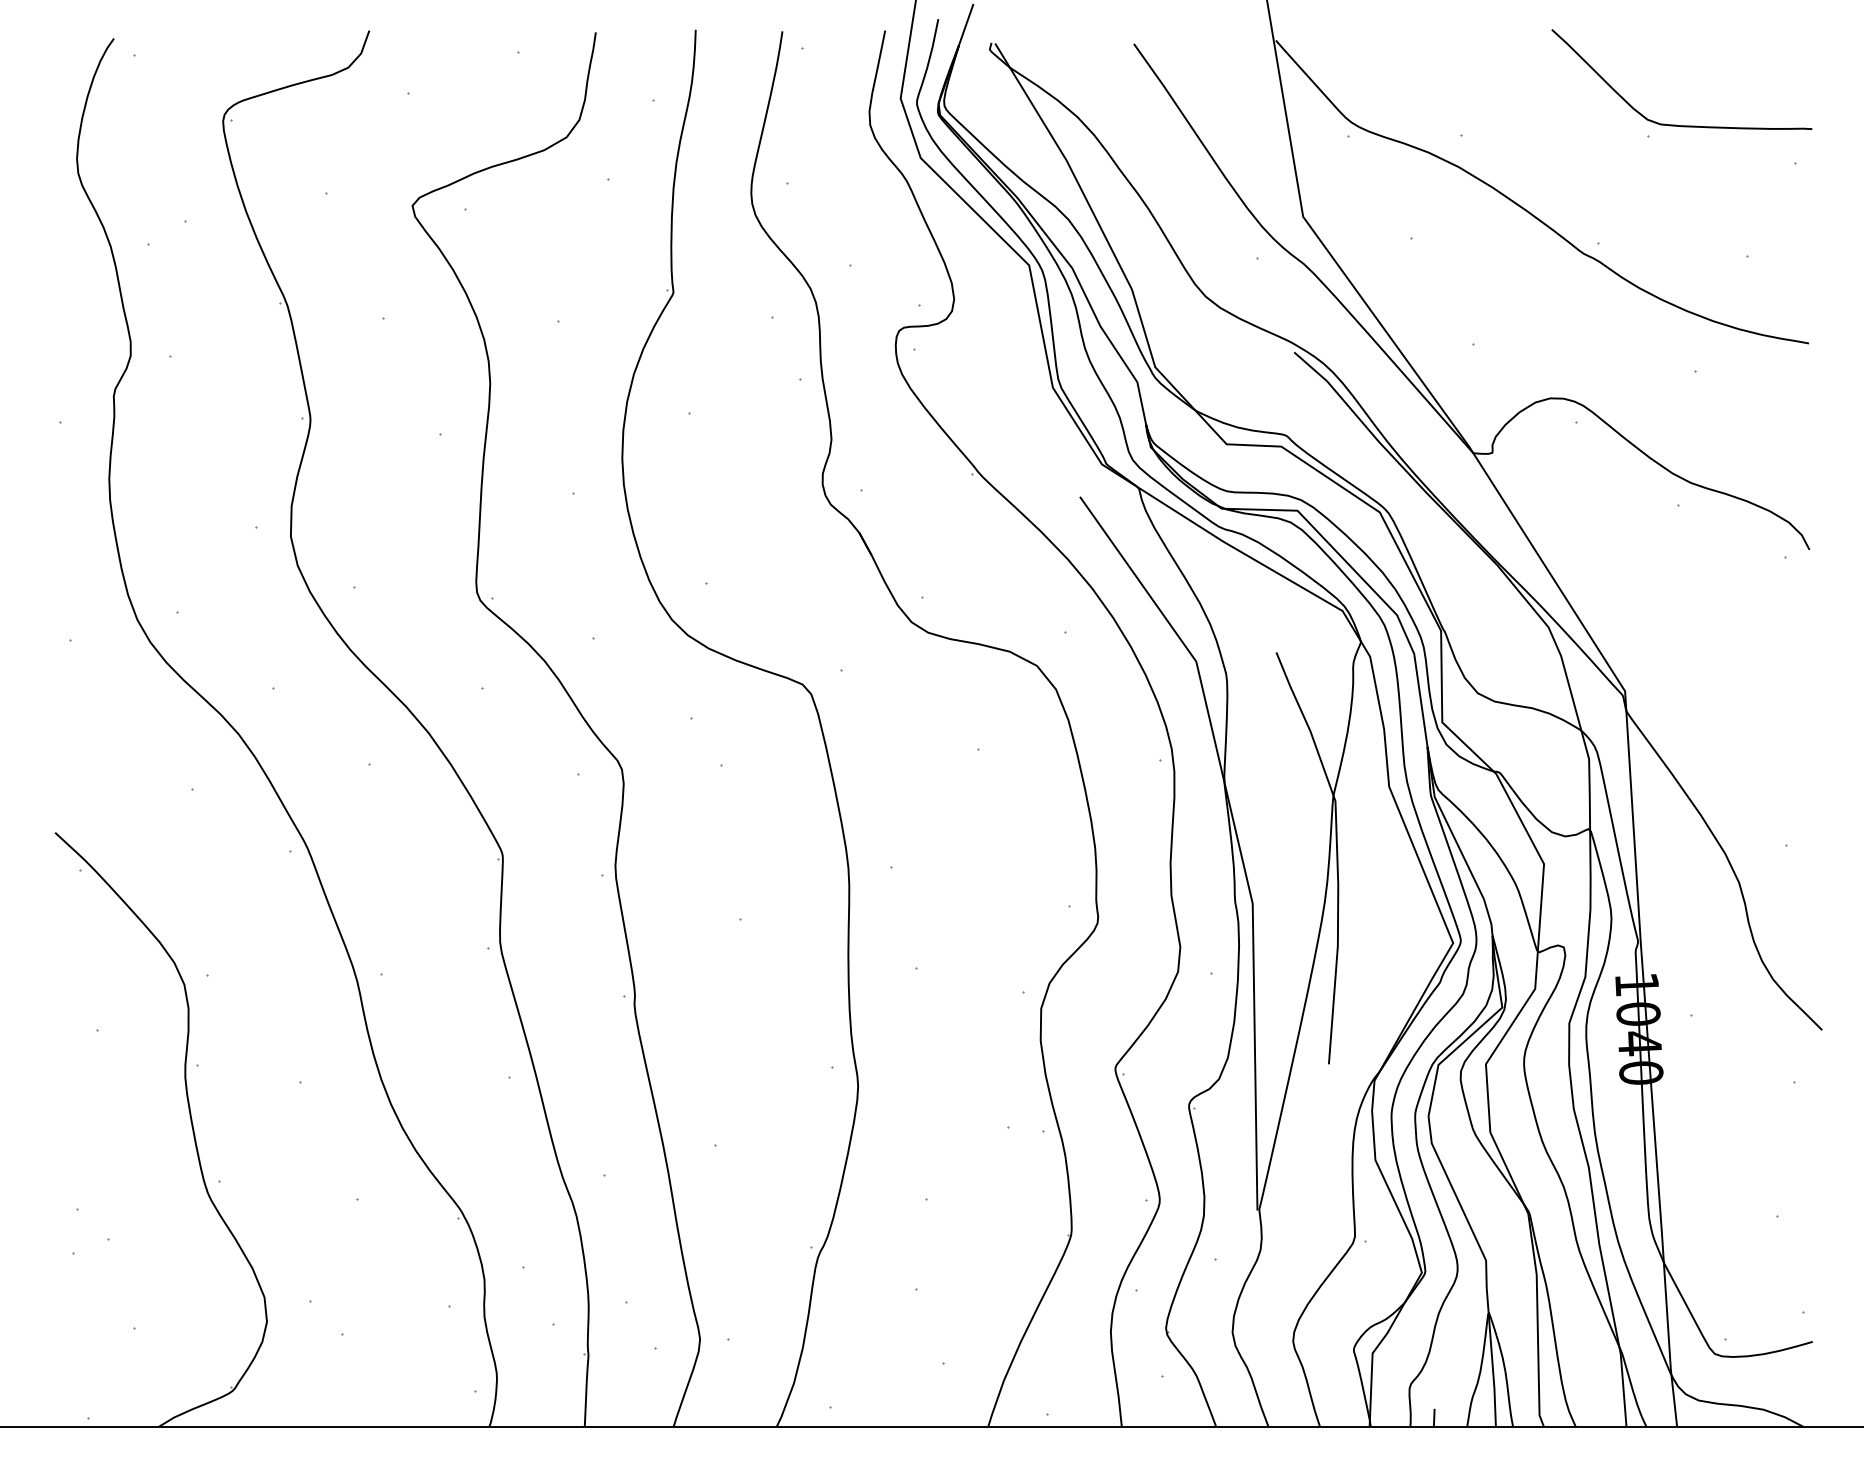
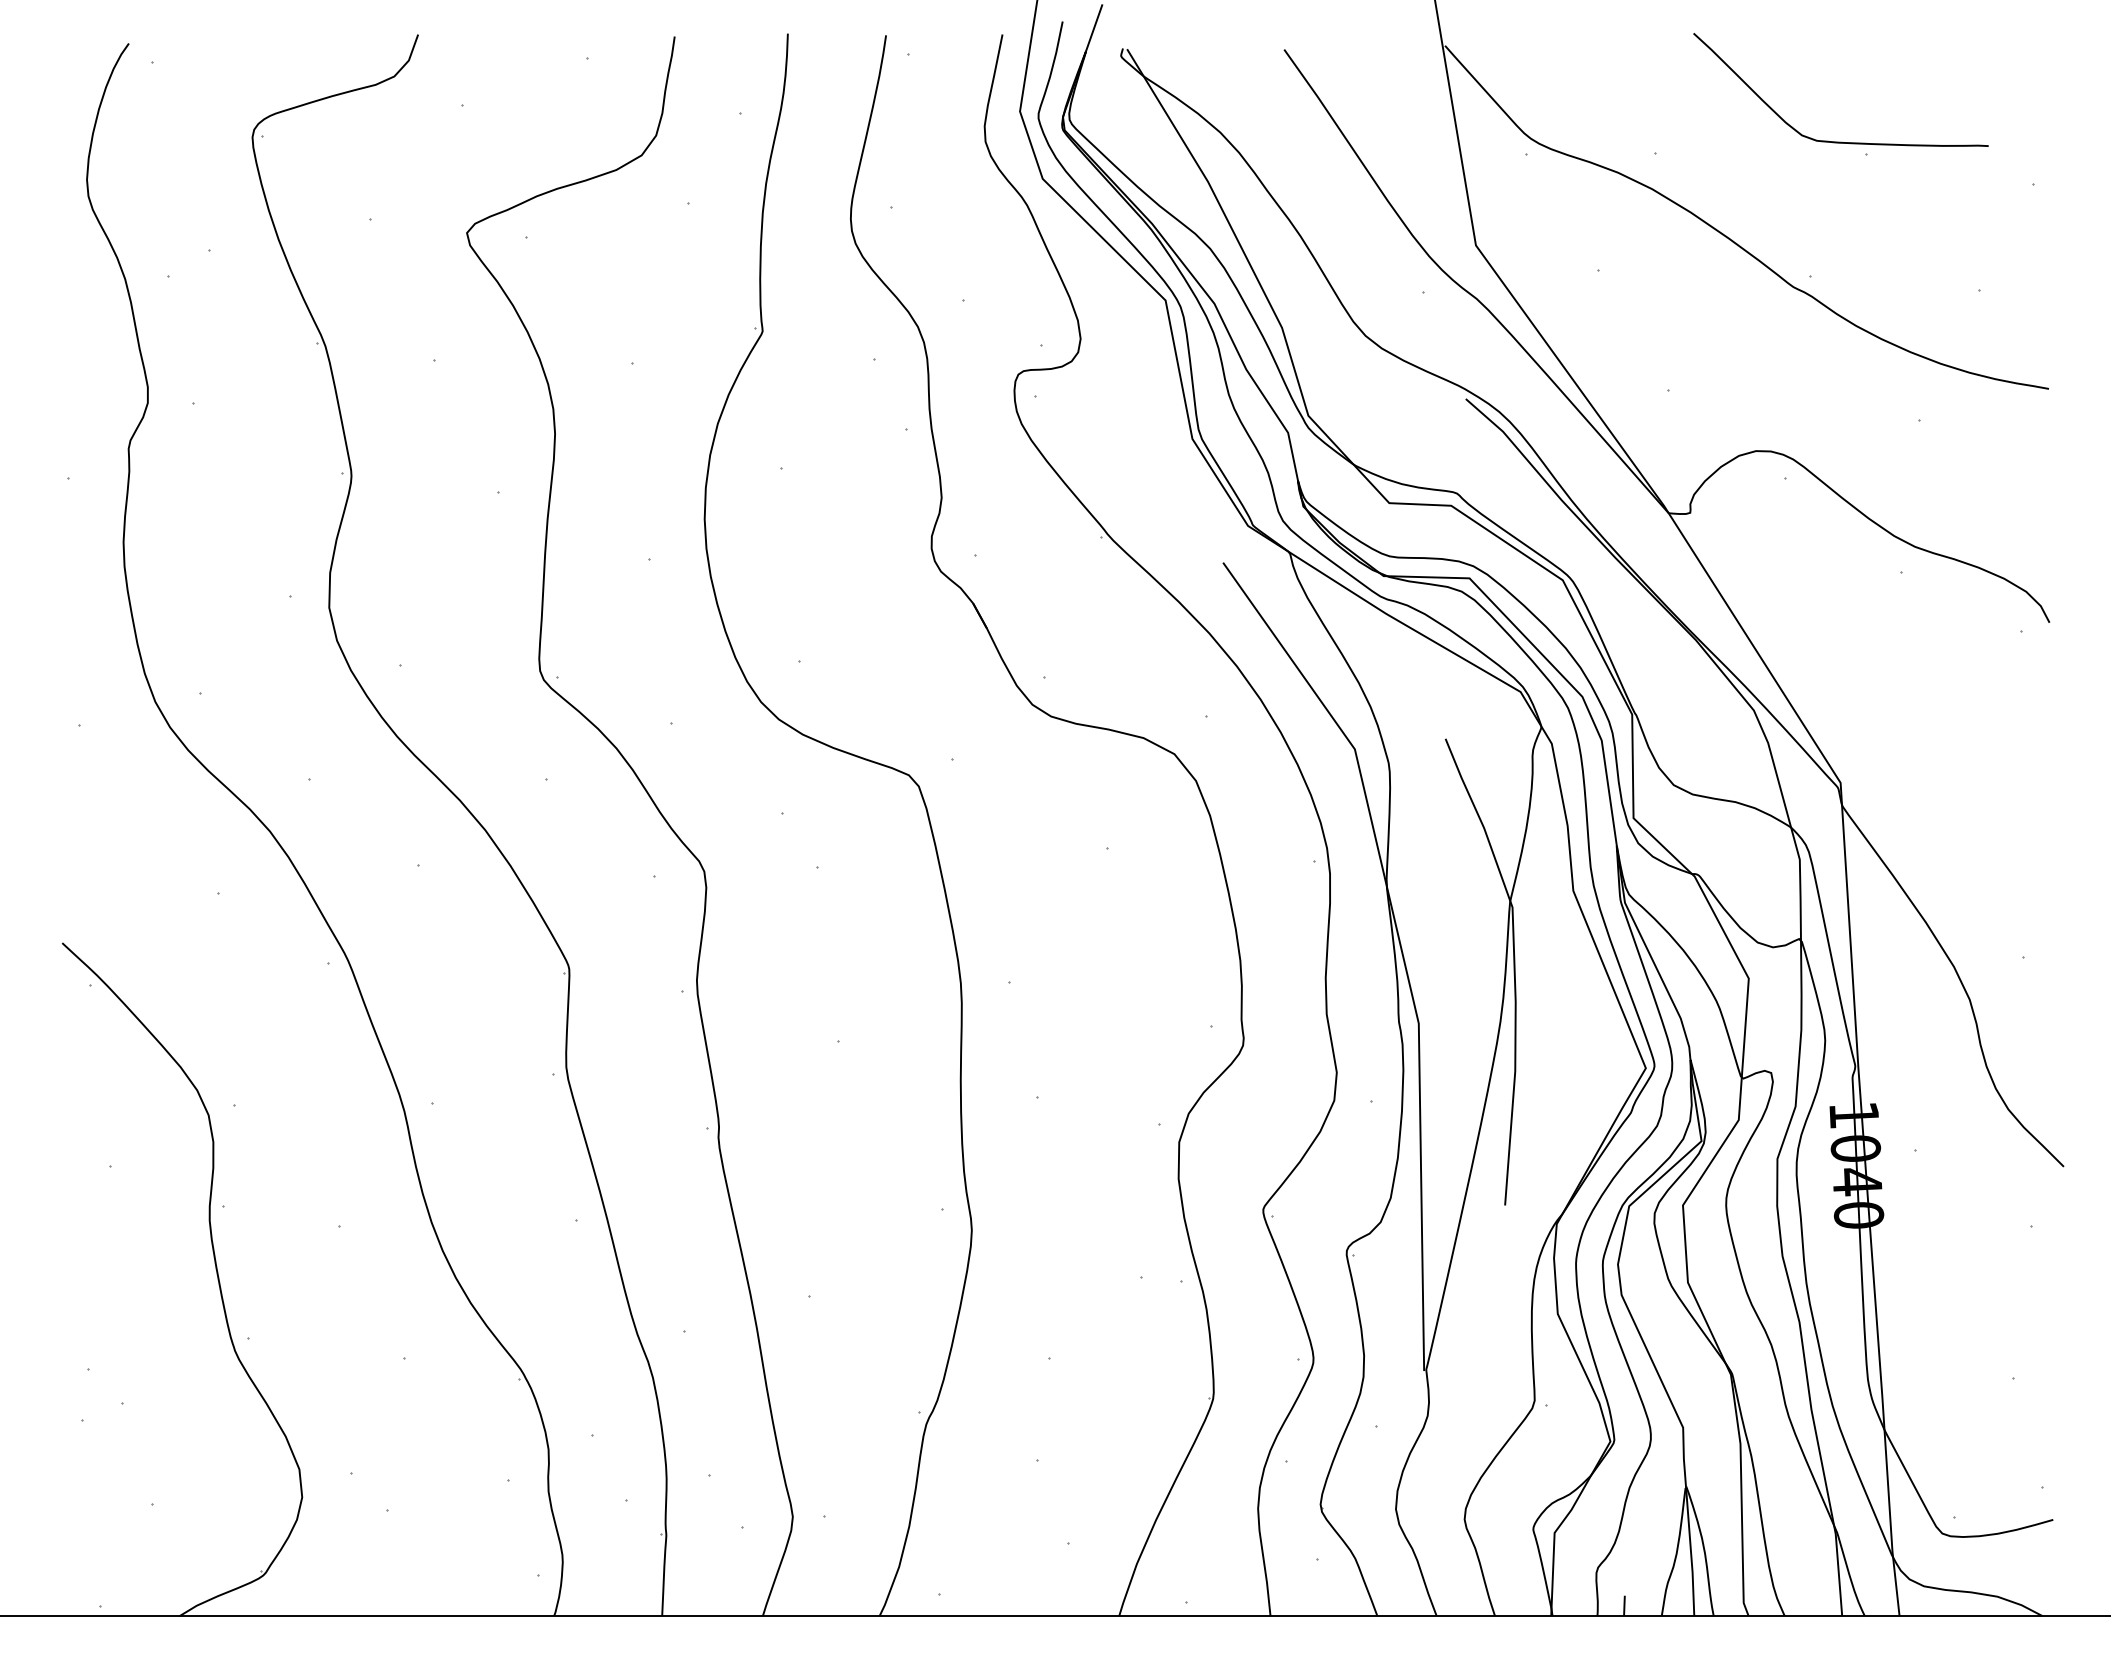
curve: (1681, 125) -> (1840, 141), moved

